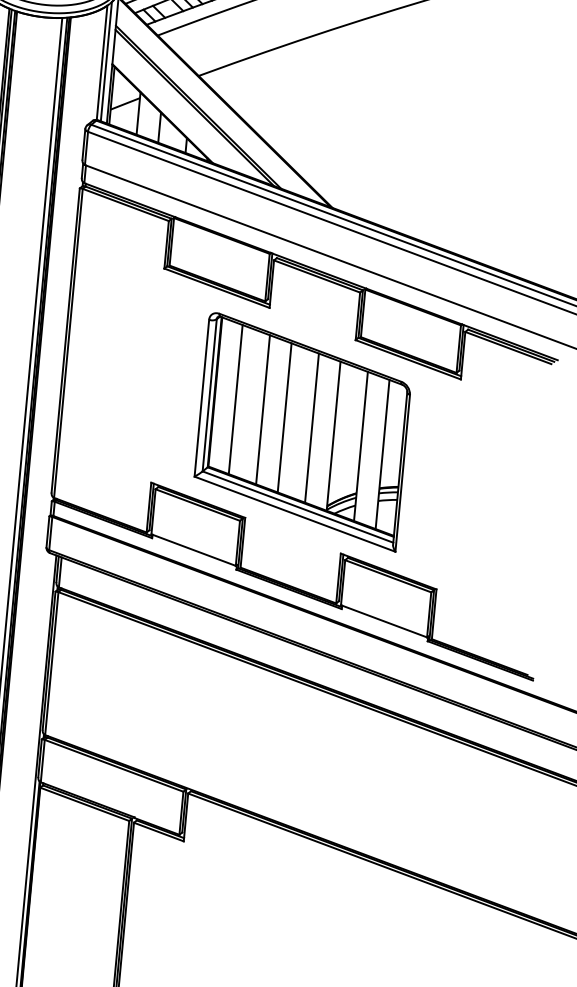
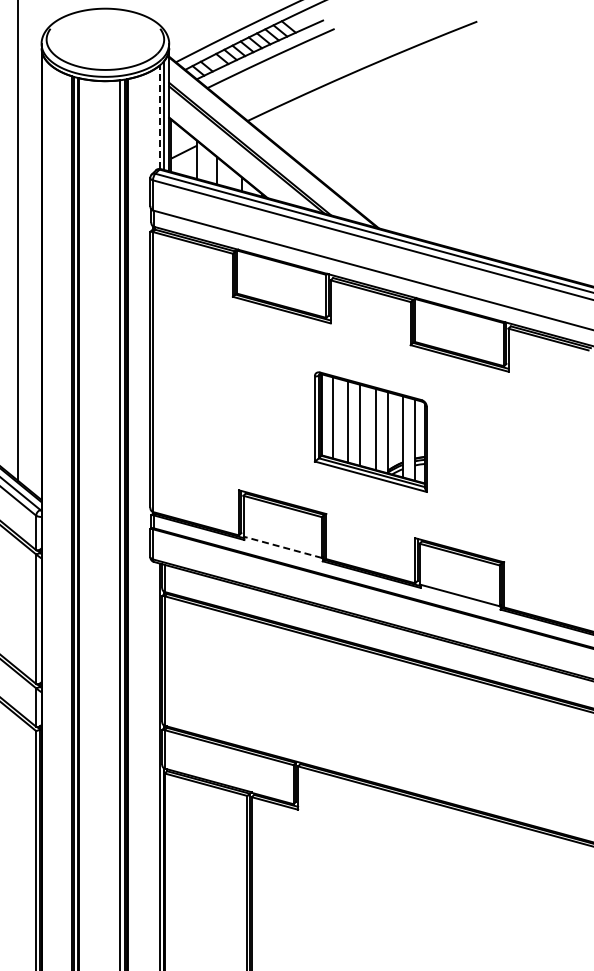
line: (101, 63) -> (159, 117), solid -> dashed
part: (302, 431) -> (370, 431), size x0.6
line: (193, 550) -> (282, 547), solid -> dashed

